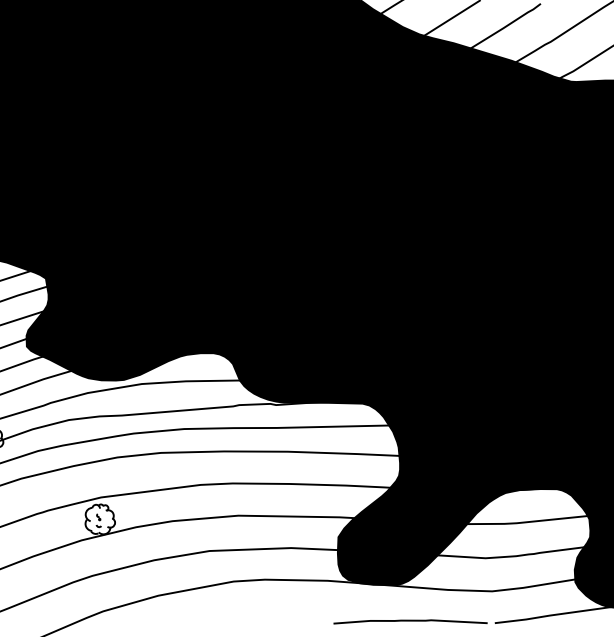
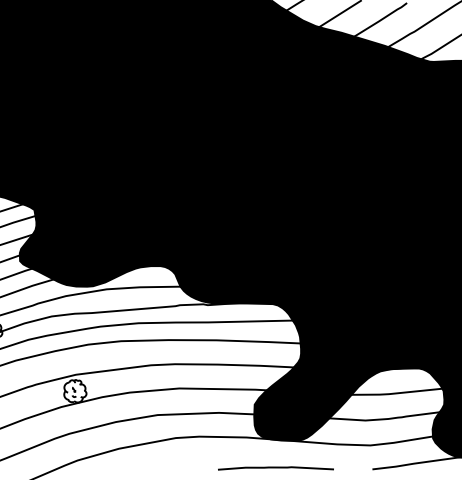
curve: (409, 621) -> (275, 468), moved

